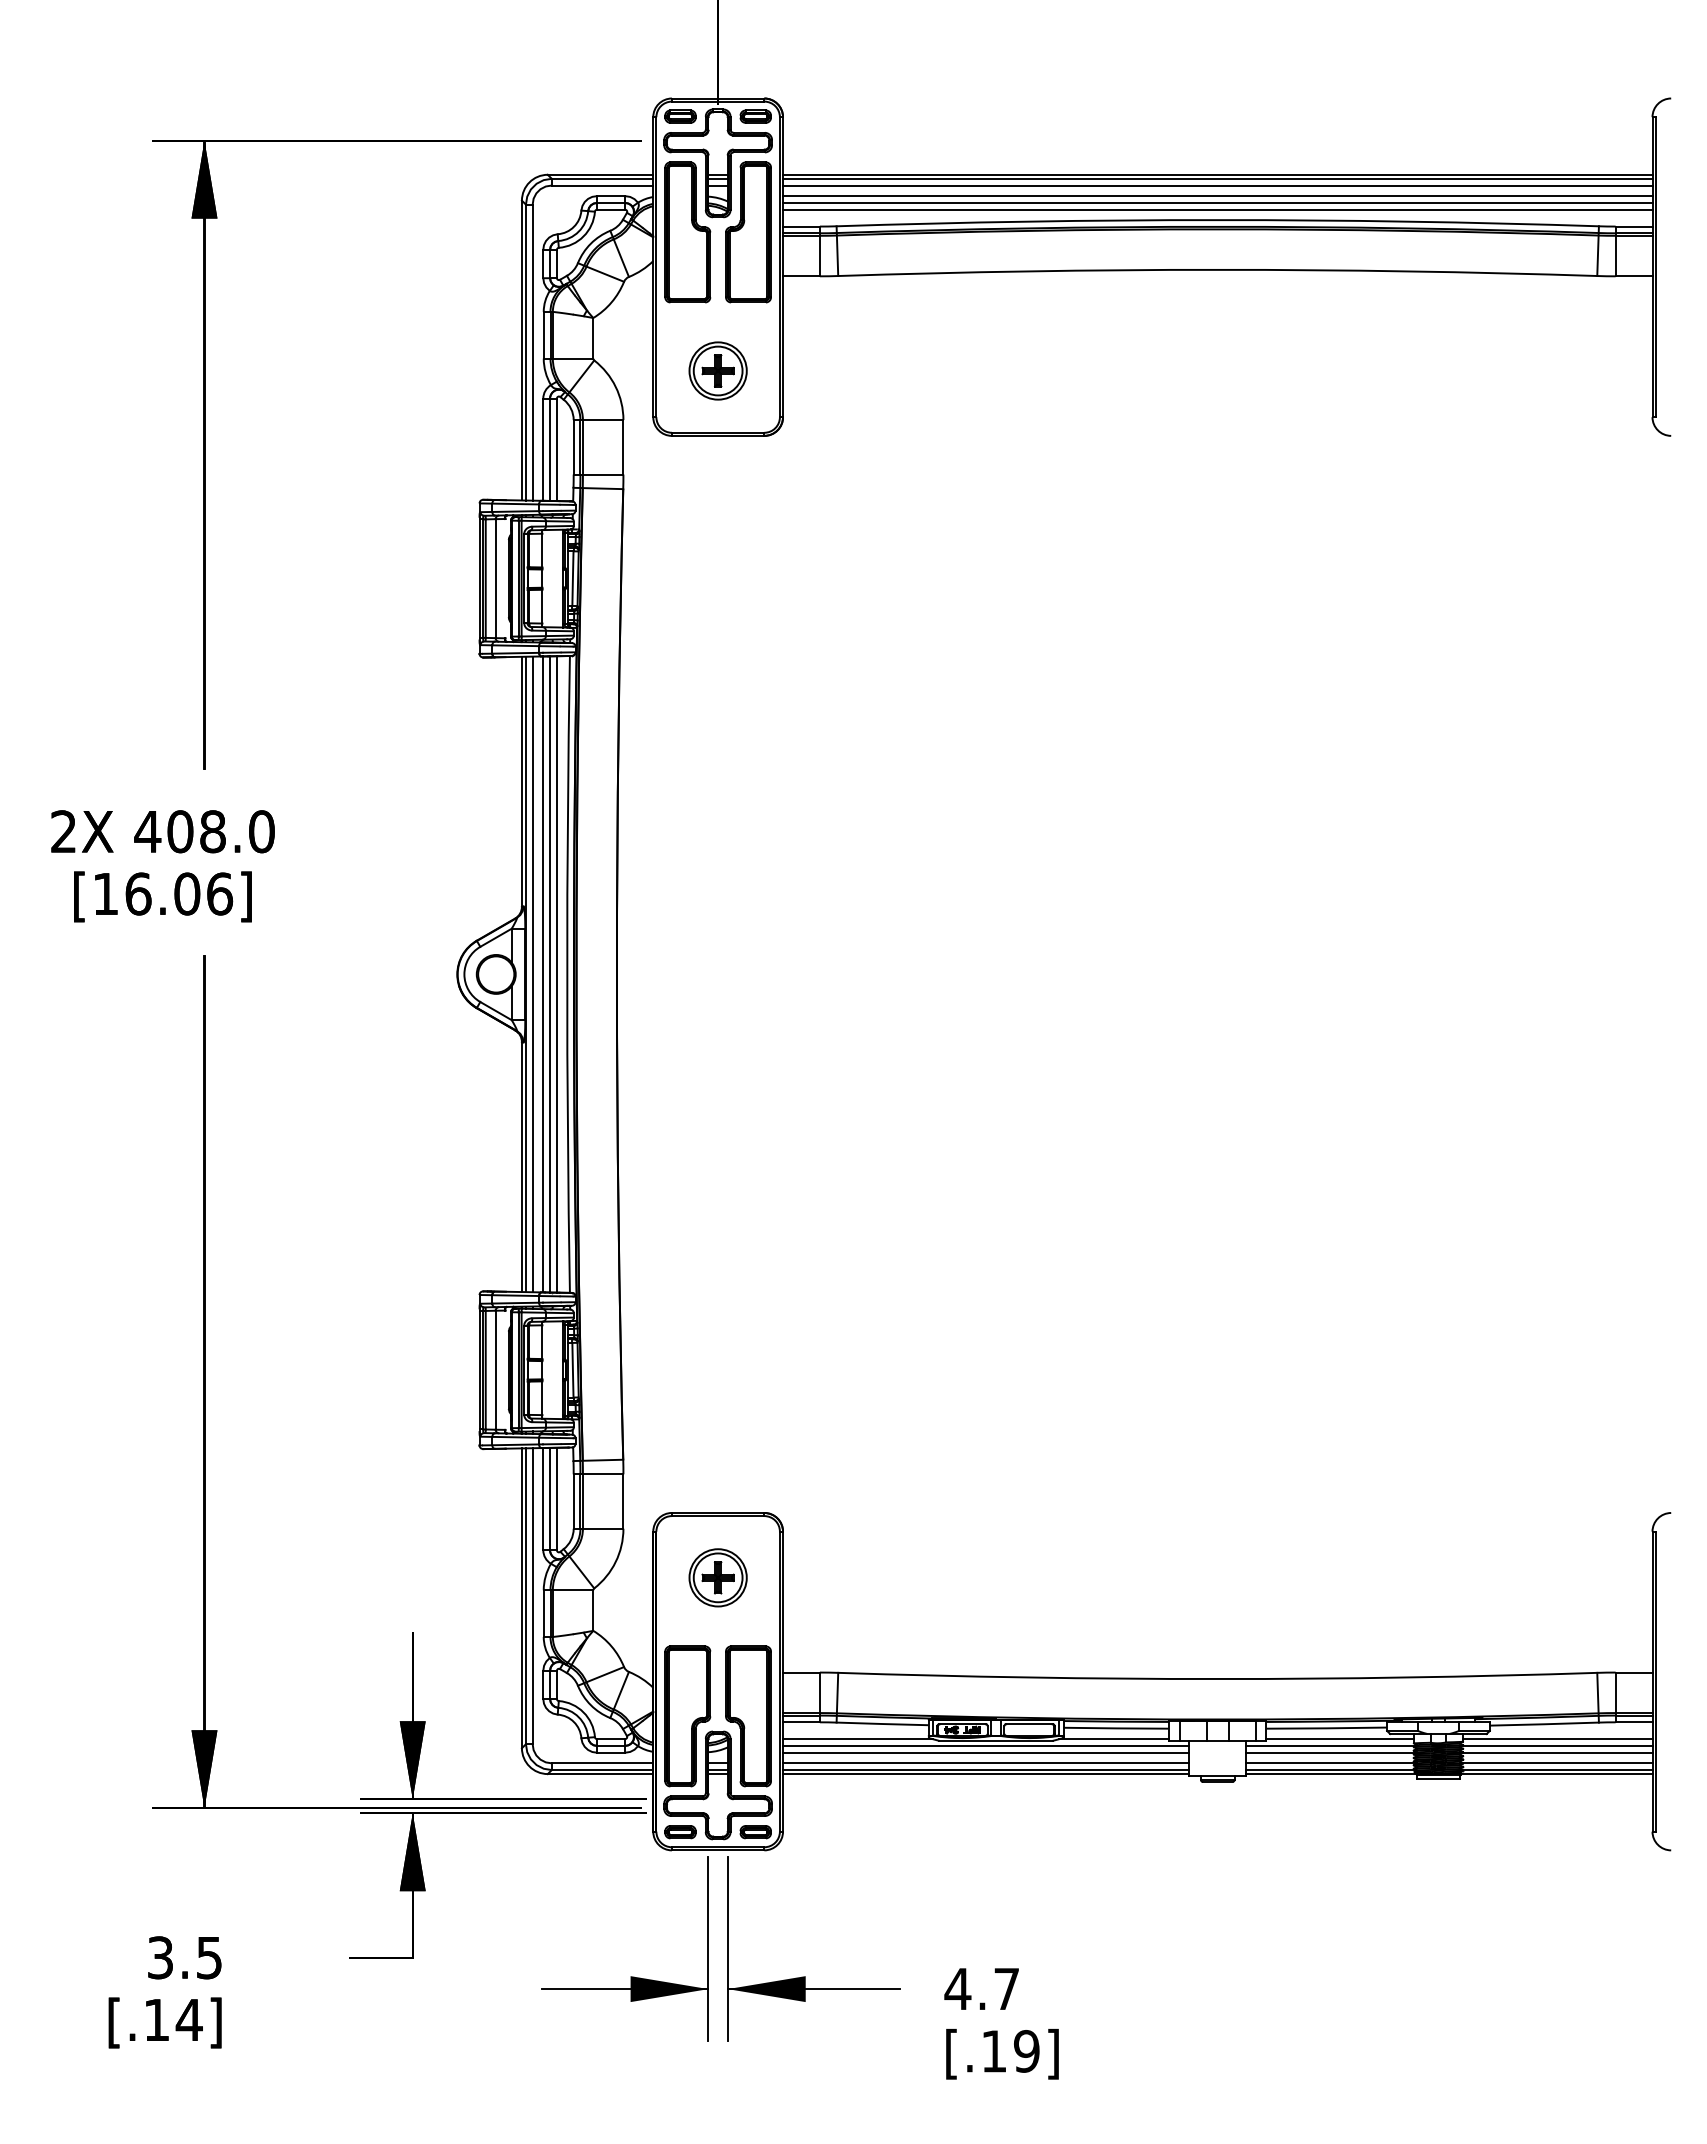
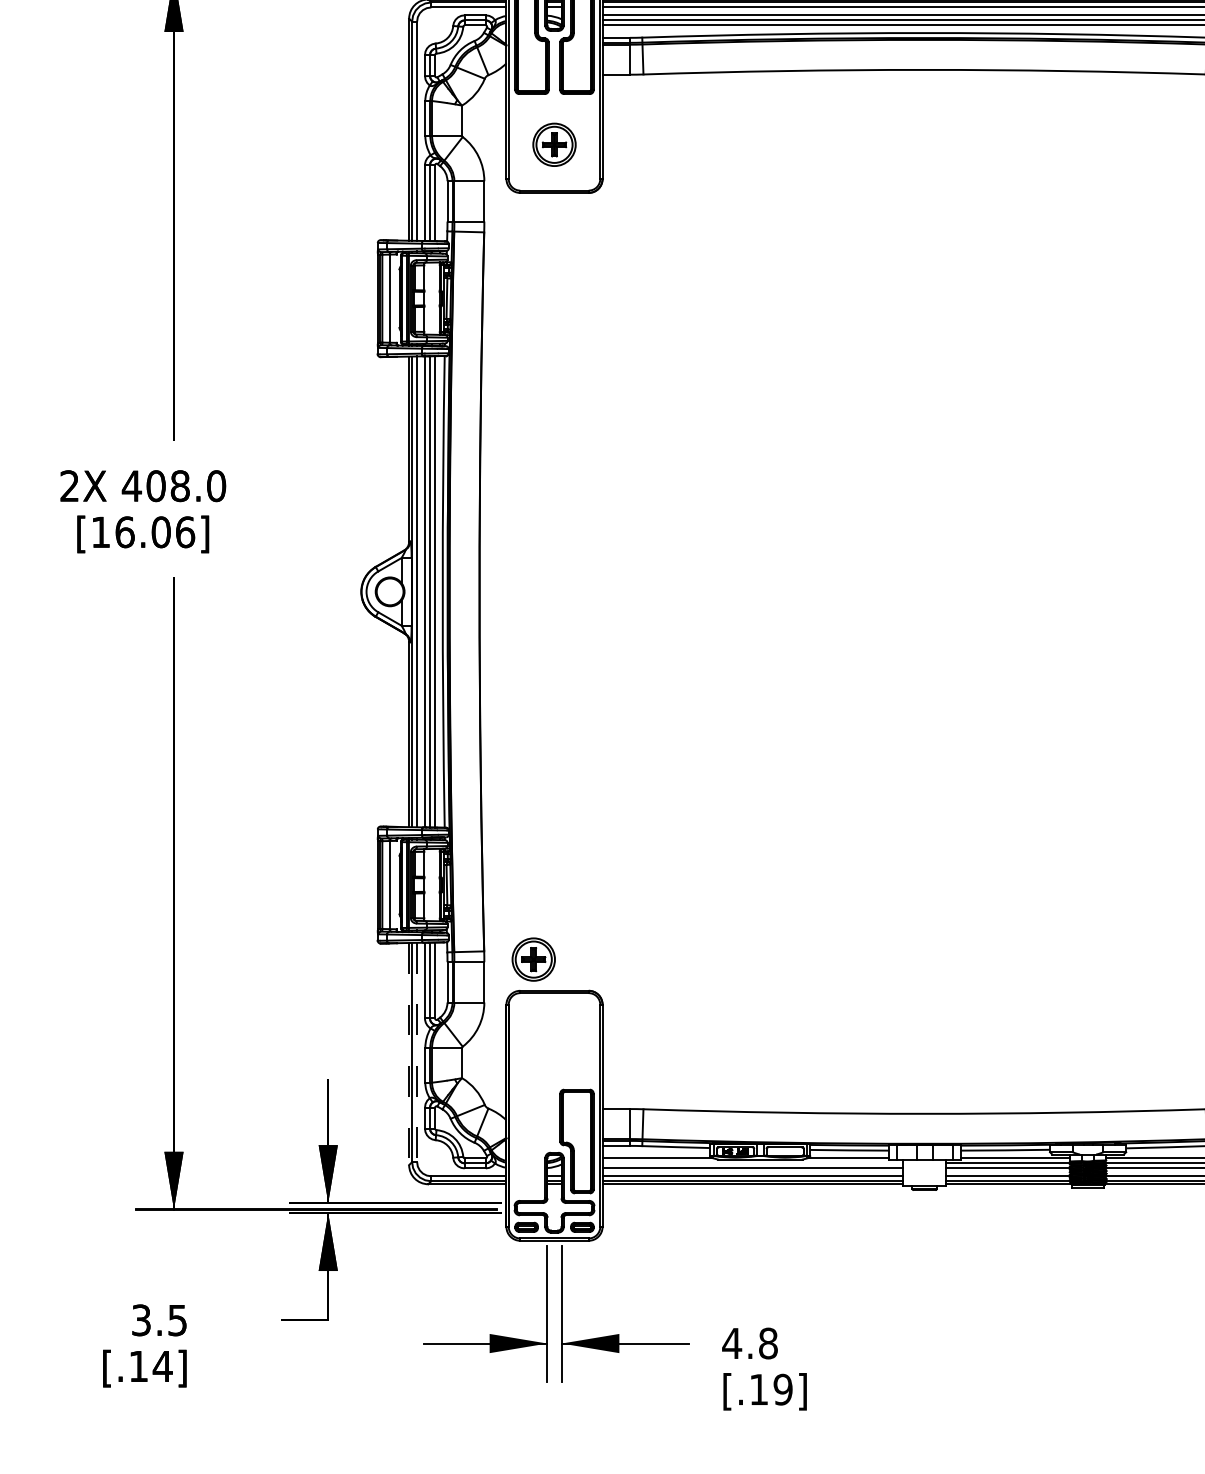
part: (717, 1577) -> (533, 959), moved
line: (532, 1596) -> (416, 1052), solid -> dashed
line: (521, 1598) -> (408, 1054), solid -> dashed
part: (687, 1716) -> (531, 1141), removed
line: (986, 1745) -> (753, 1163), removed
text: (1006, 1988) -> (768, 1343), 4.7 -> 4.8

